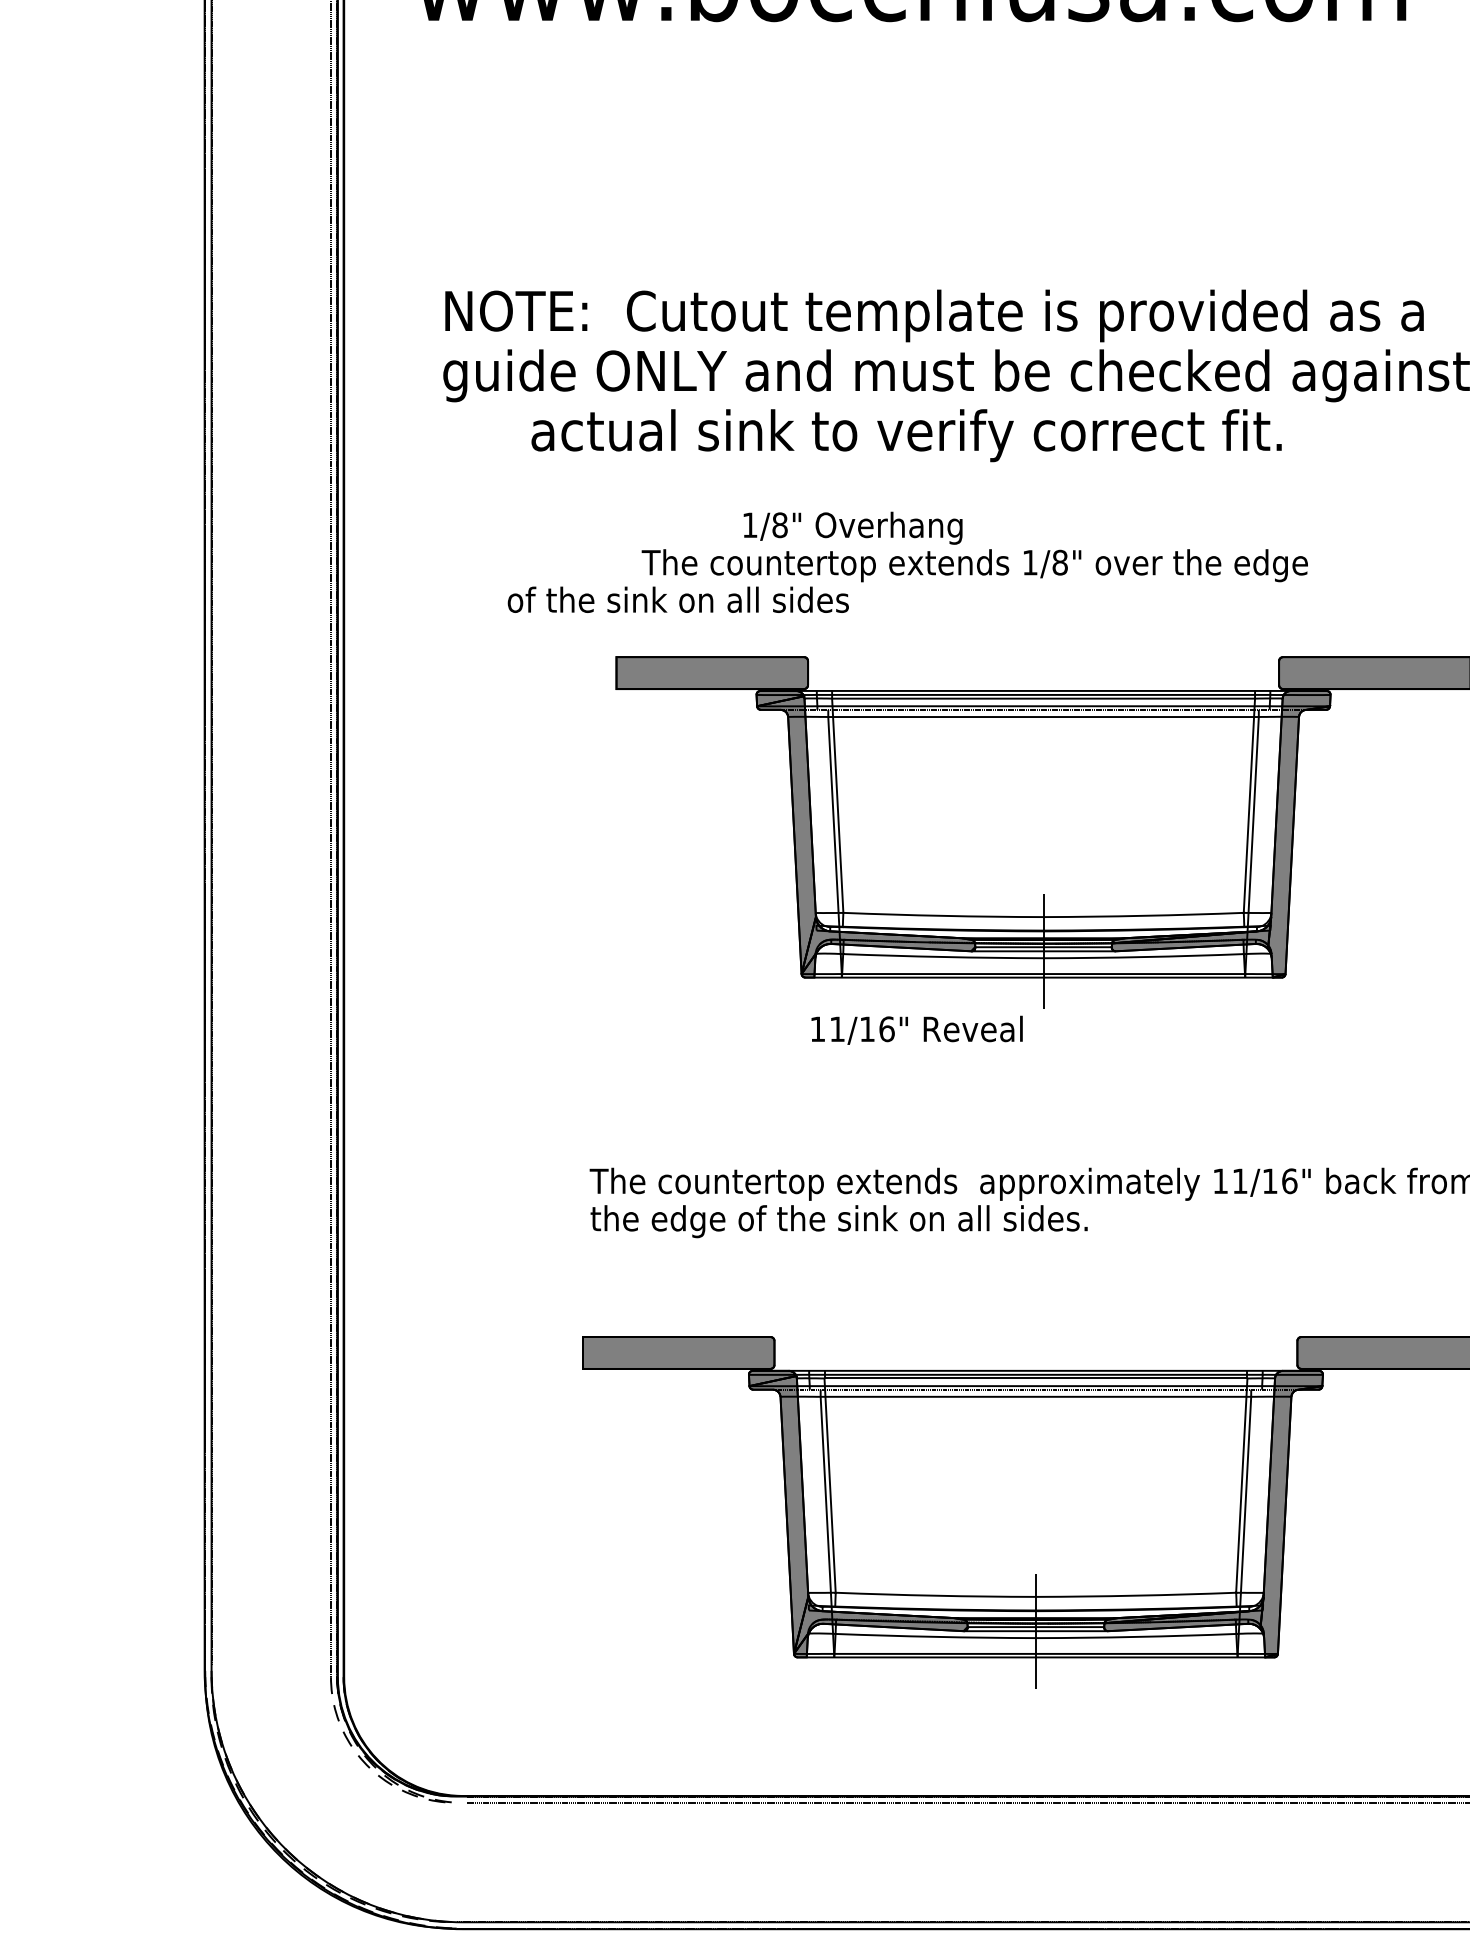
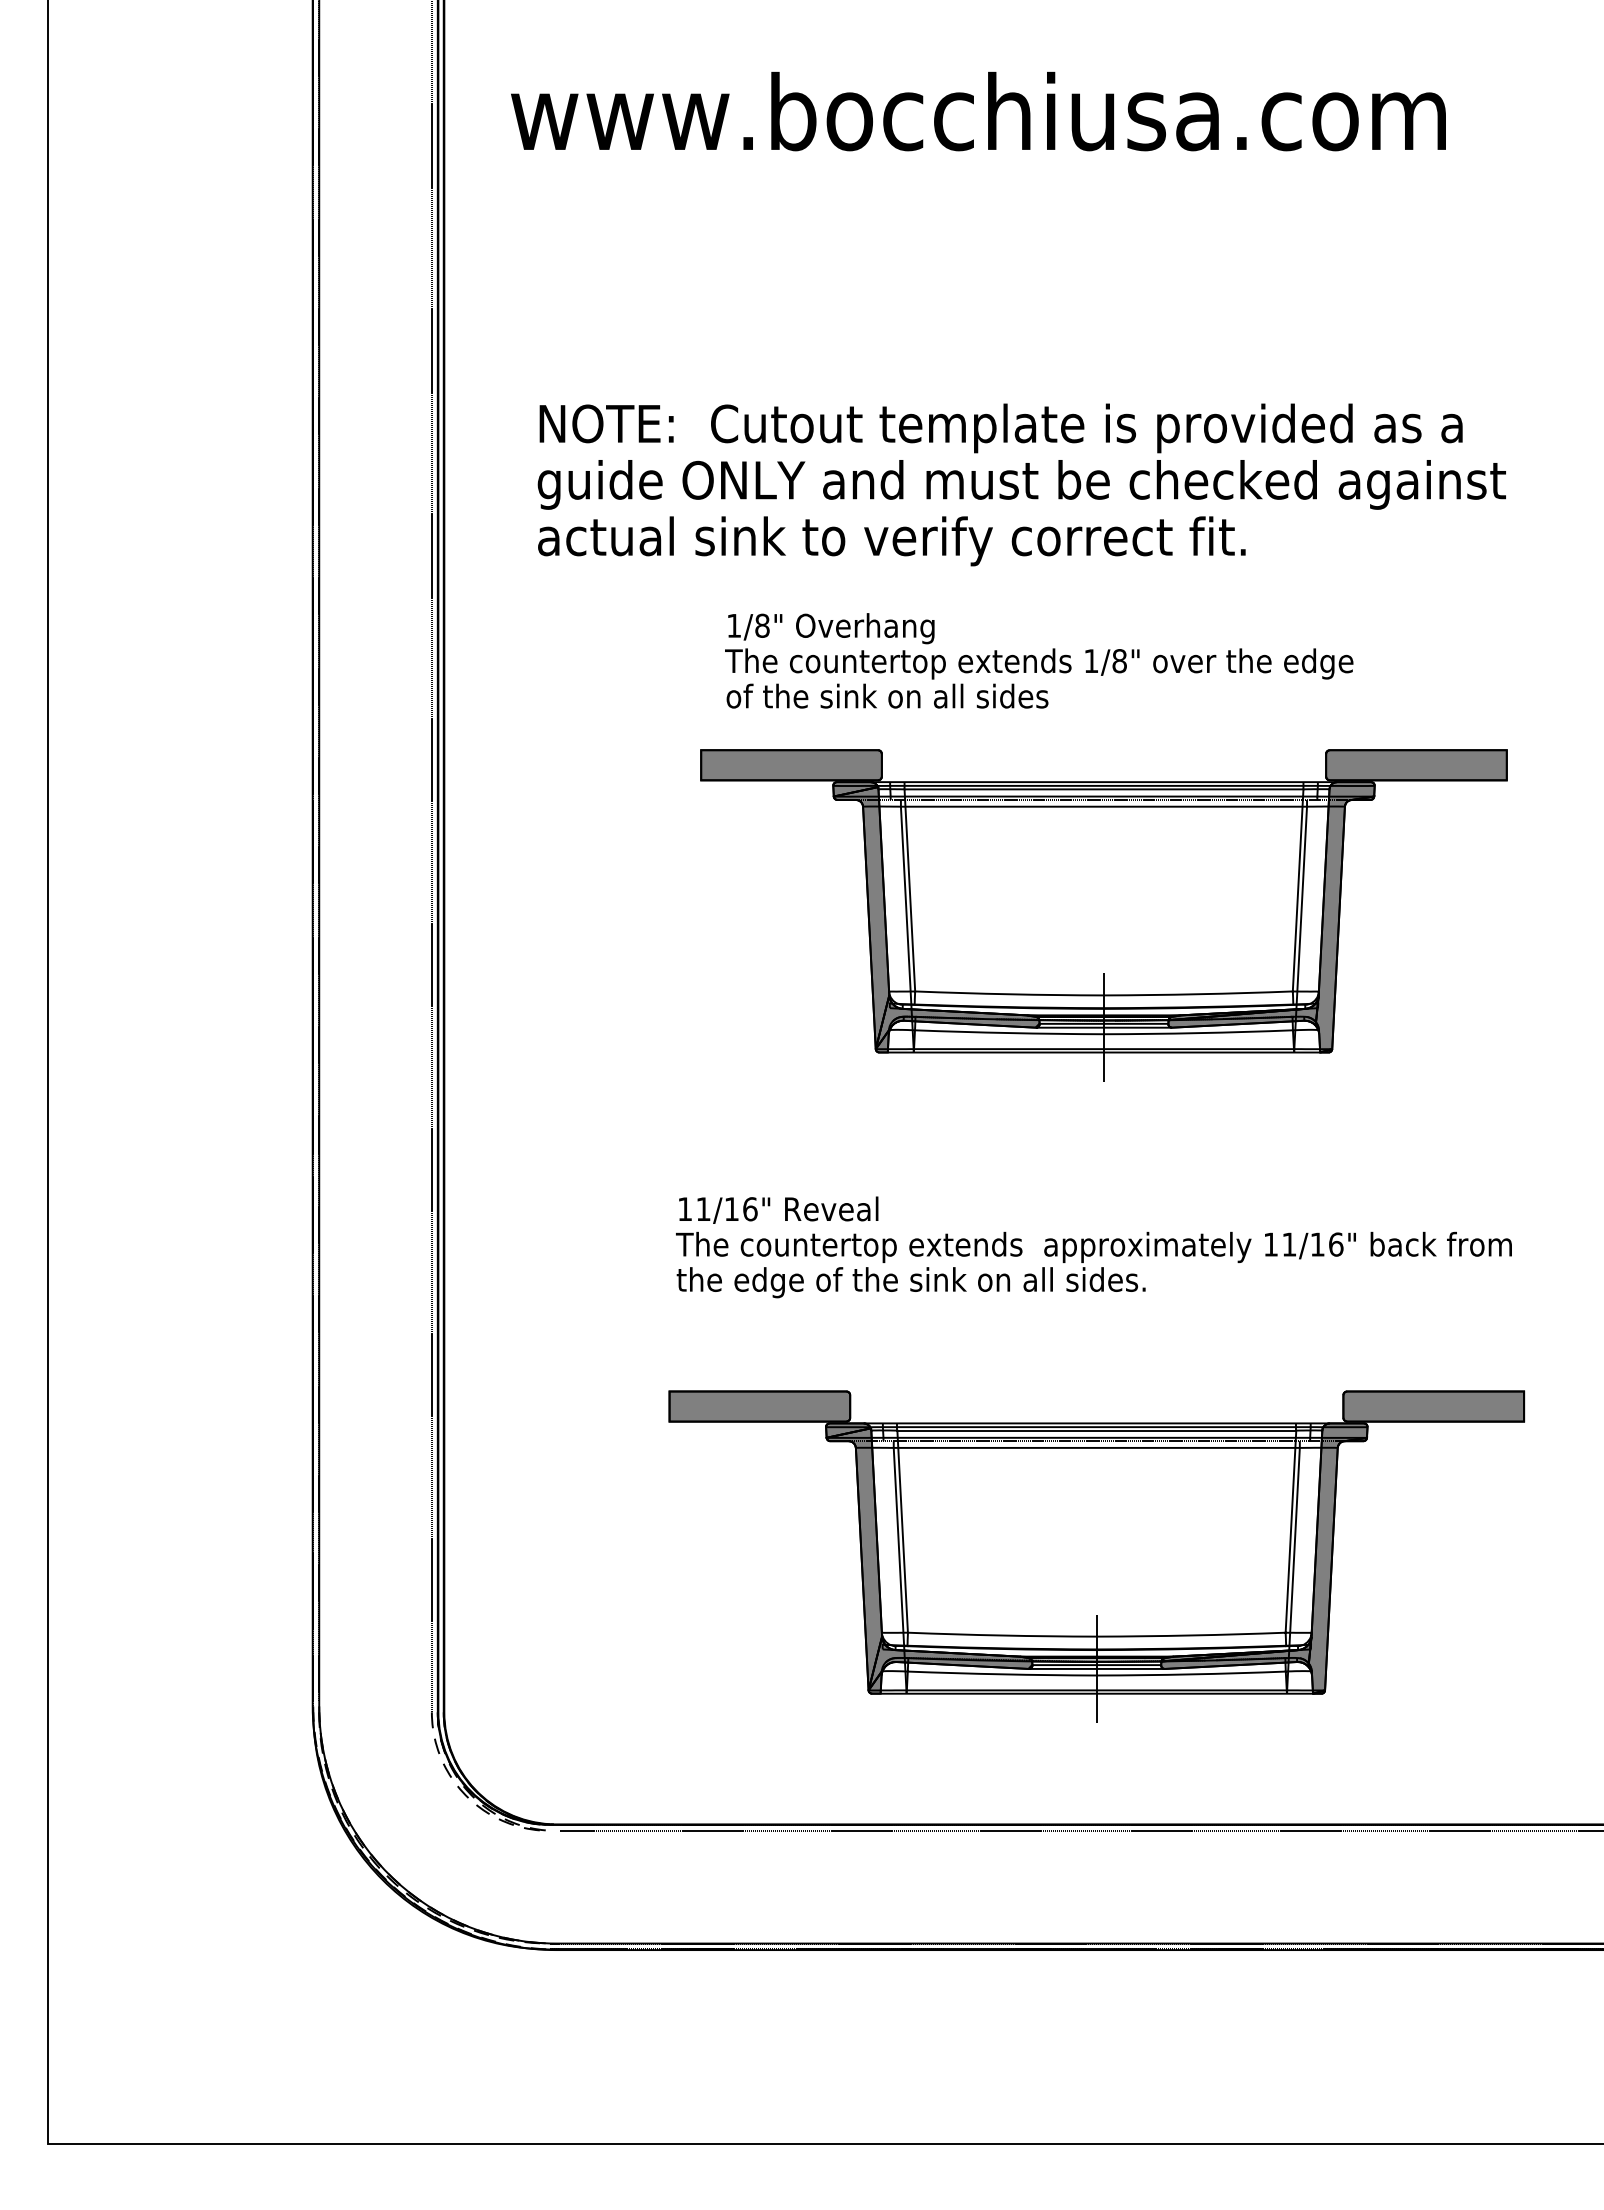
text: (906, 435) -> (891, 541), moved
text: (853, 528) -> (831, 628), moved
text: (678, 599) -> (887, 695), moved
text: (916, 1029) -> (778, 1209), moved

